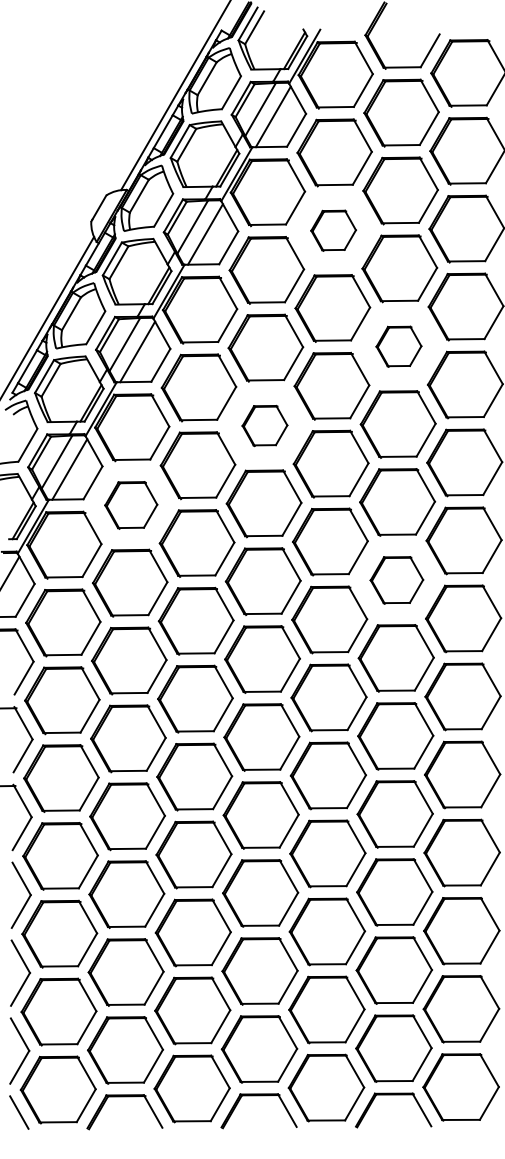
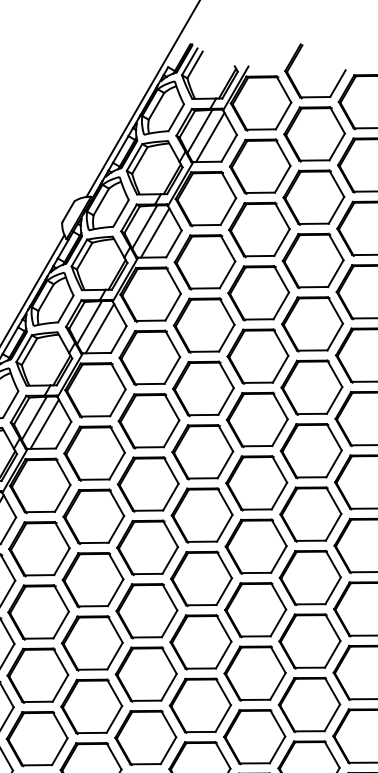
part: (333, 230) -> (259, 229), size x1.67
part: (398, 346) -> (312, 324), size x1.67
part: (264, 425) -> (203, 388), size x1.67
part: (131, 505) -> (94, 453), size x1.43
part: (396, 580) -> (310, 514), size x1.43

